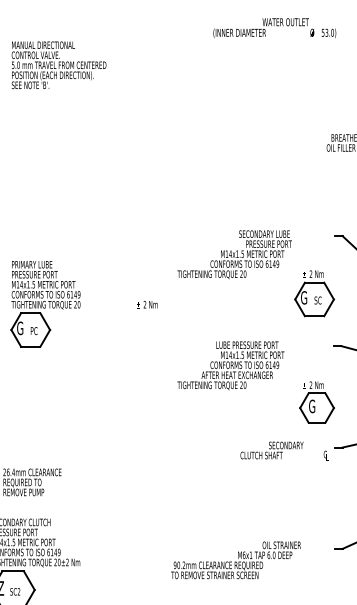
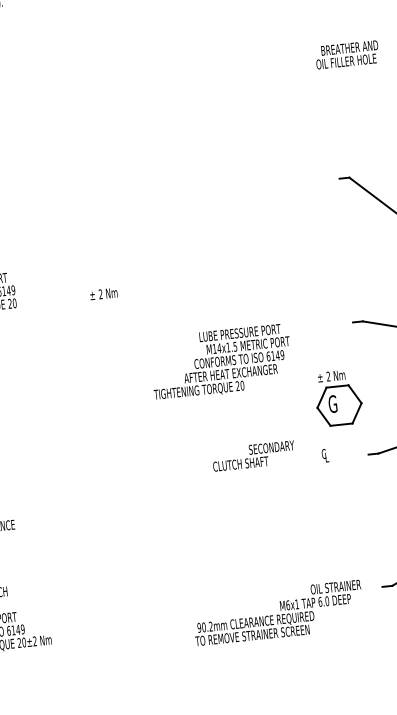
part: (254, 267) -> (238, 230), removed
text: (284, 450) -> (270, 454), moved
text: (235, 560) -> (277, 613), moved

